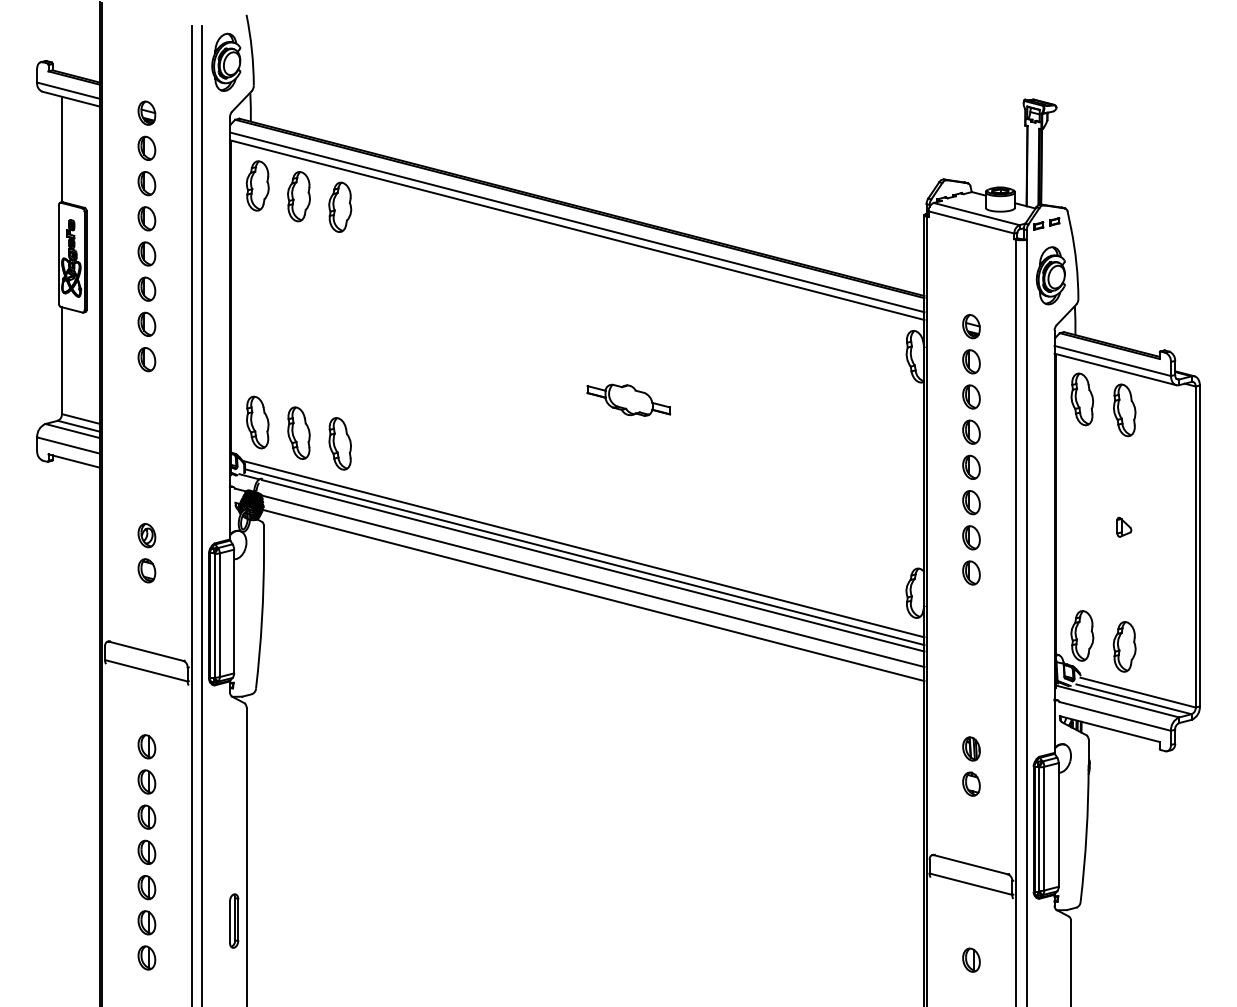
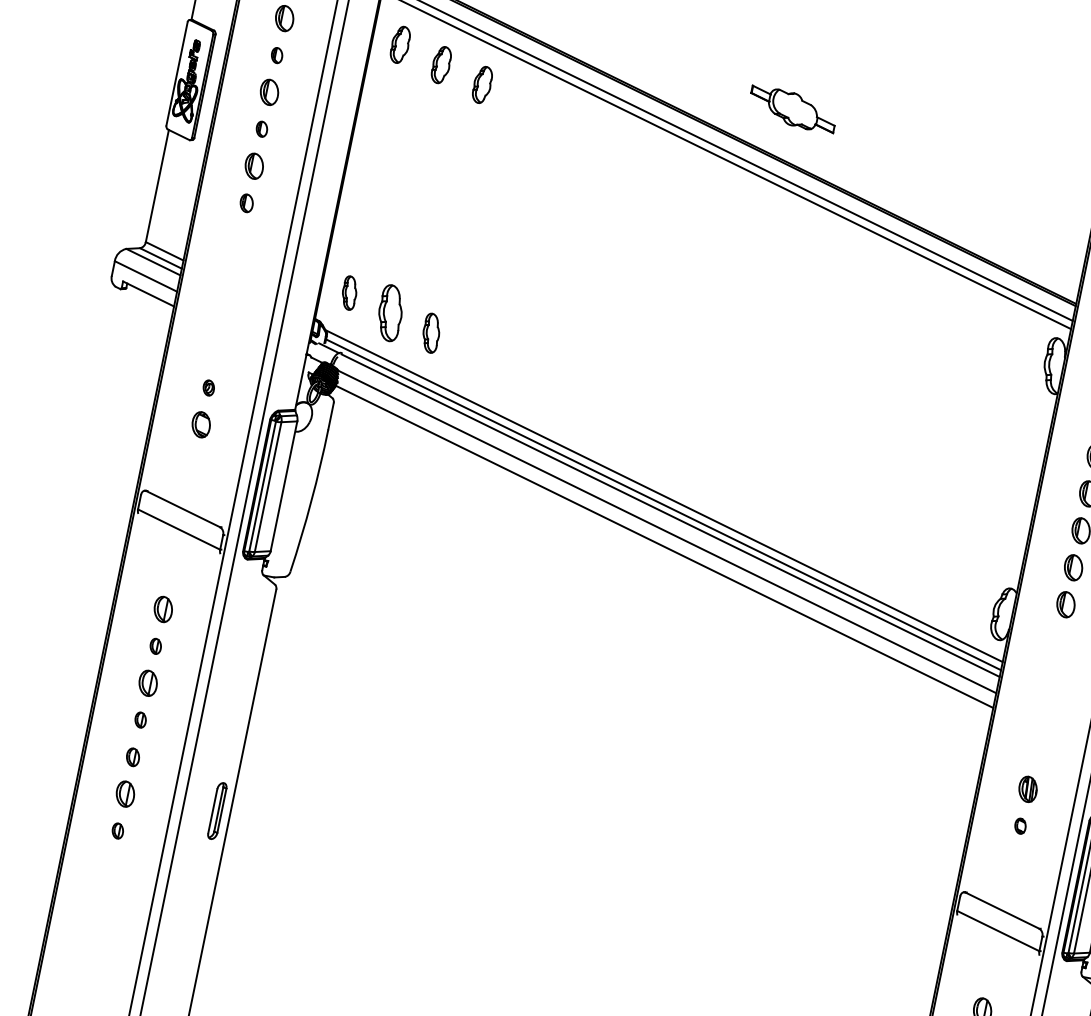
part: (257, 185) -> (400, 44), size x0.7
part: (298, 196) -> (440, 64), size x0.7
part: (340, 206) -> (482, 84), size x0.7
part: (146, 218) -> (276, 55), size x0.6
part: (146, 288) -> (261, 128), size x0.6
part: (146, 359) -> (246, 203), size x0.7
part: (628, 399) -> (792, 108), moved
part: (257, 422) -> (349, 293), size x0.6
part: (339, 443) -> (430, 332), size x0.7
part: (146, 535) -> (208, 387), size x0.6
part: (146, 781) -> (155, 645), size x0.6
part: (971, 783) -> (1020, 825), size x0.6
part: (146, 851) -> (140, 719), size x0.6
part: (146, 887) -> (132, 756), size x0.7
part: (146, 957) -> (117, 830), size x0.6

